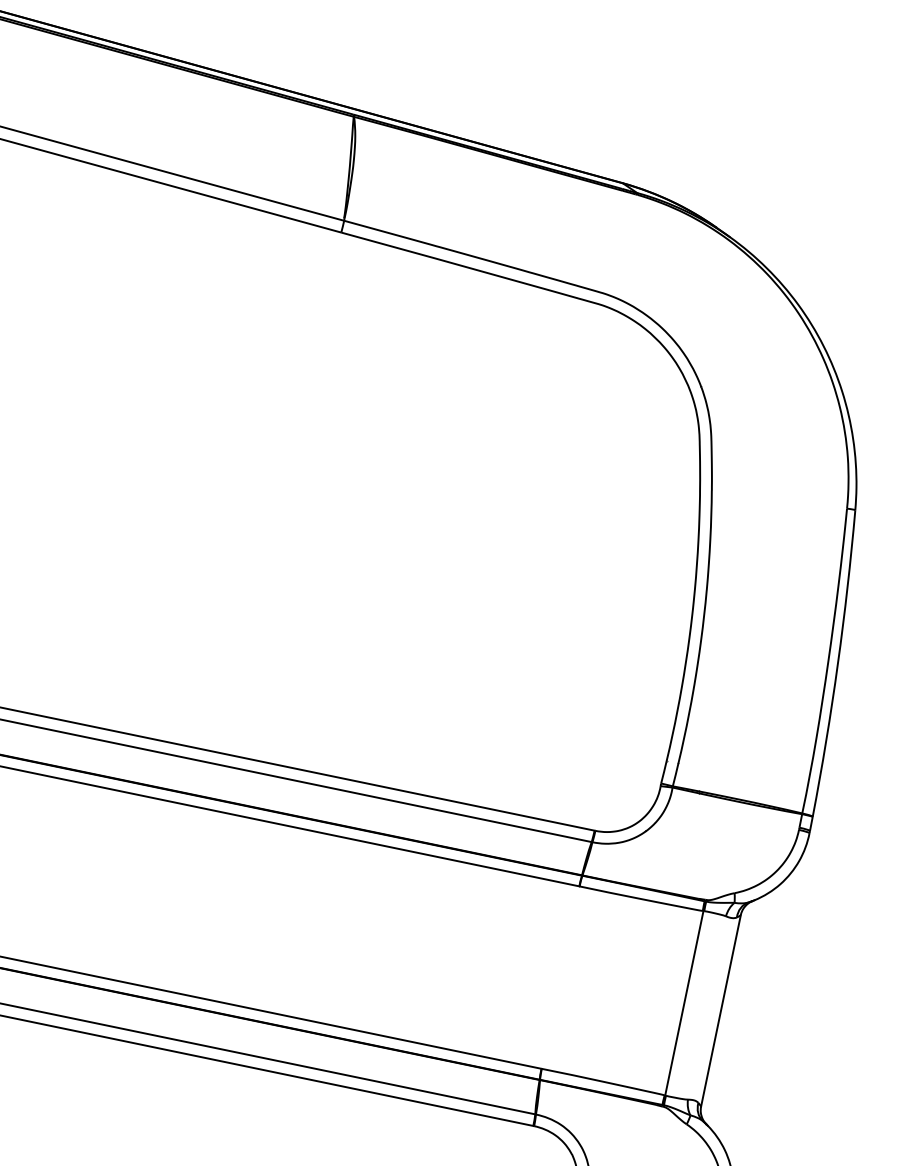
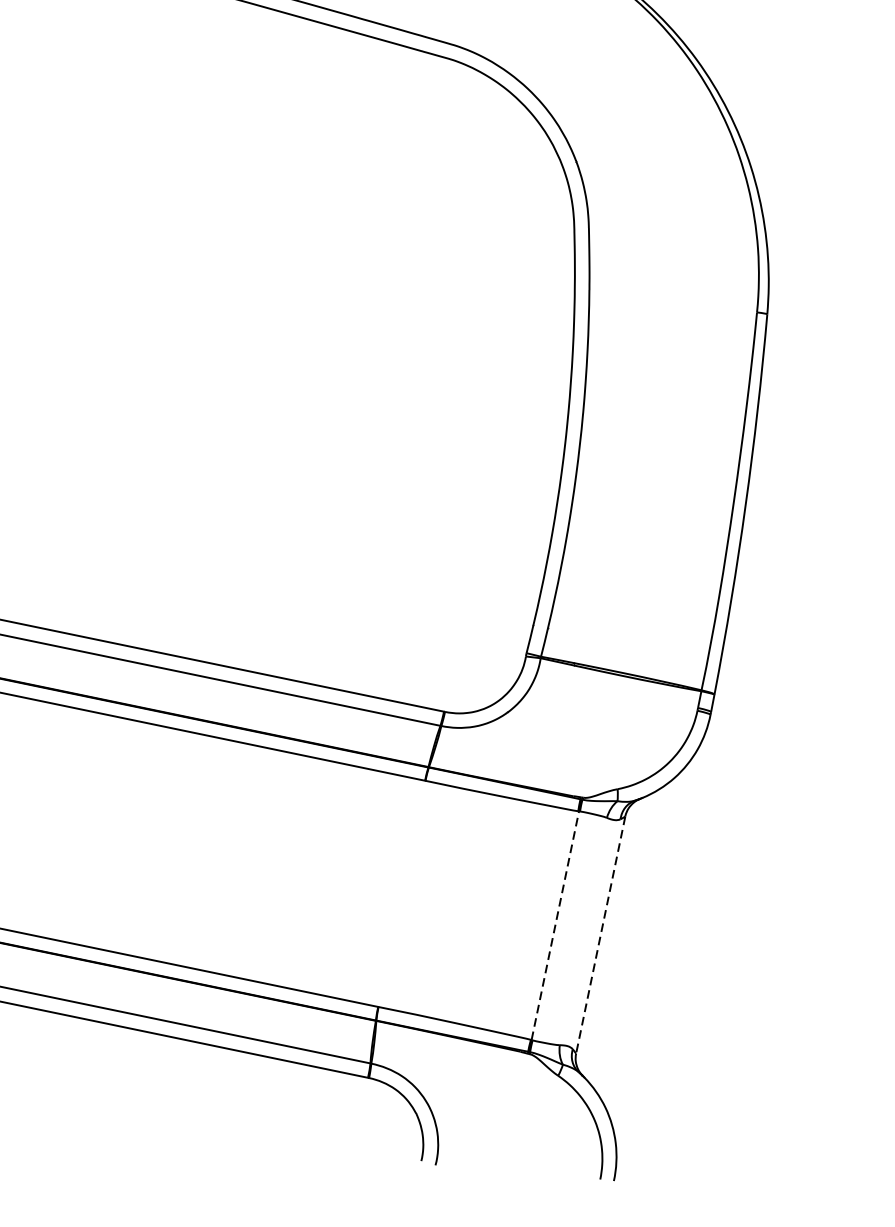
line: (684, 1002) -> (555, 924), solid -> dashed
line: (720, 1010) -> (600, 934), solid -> dashed

